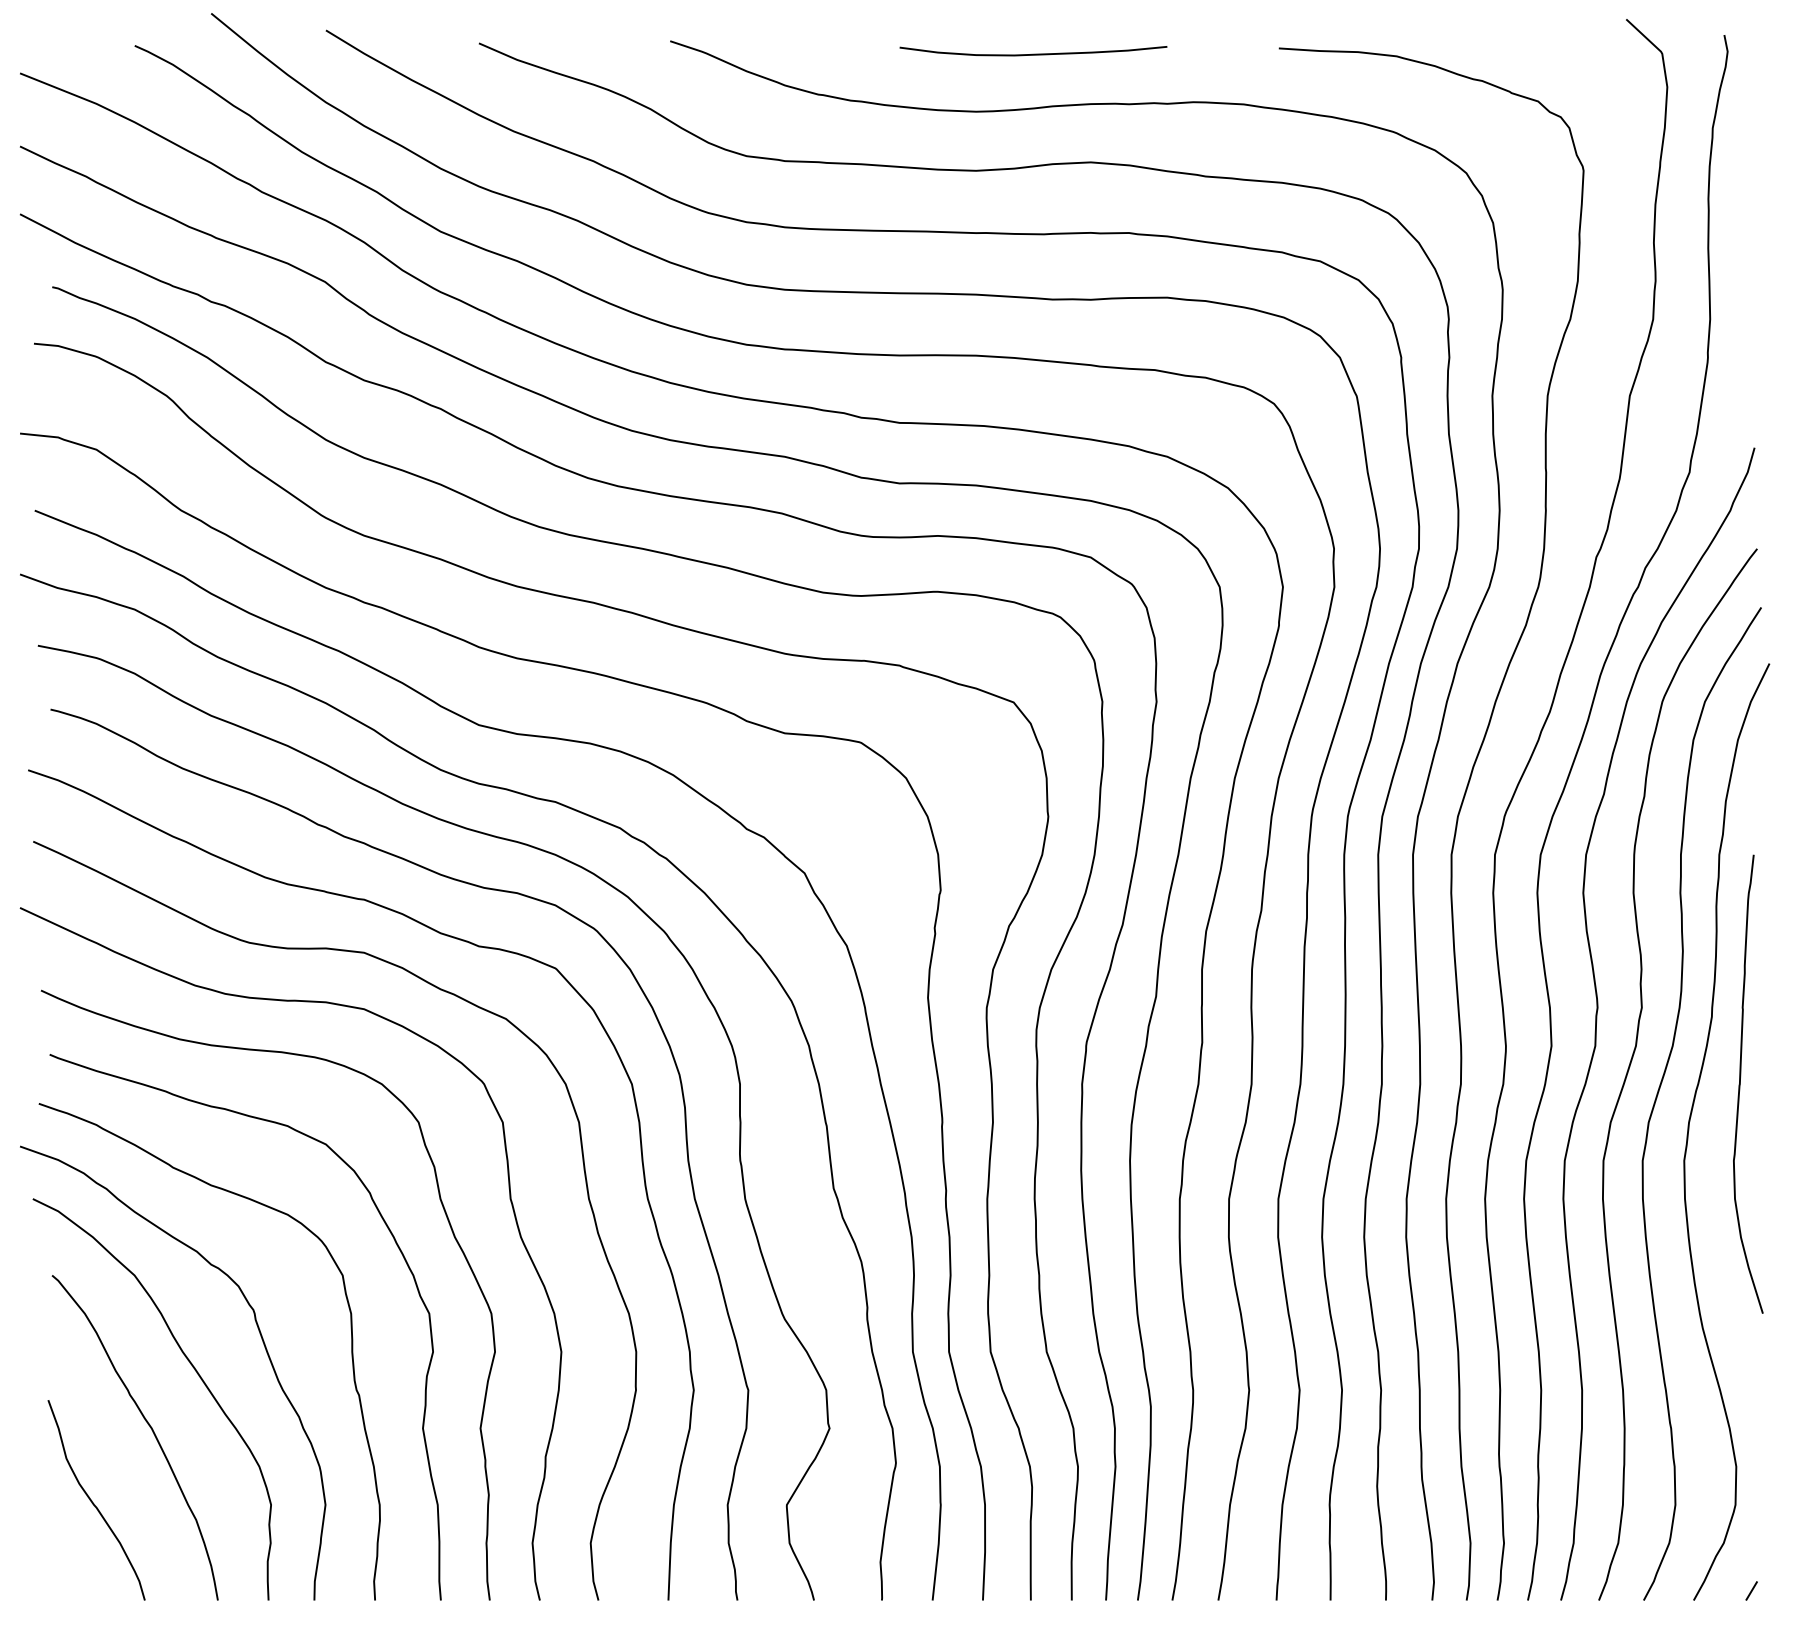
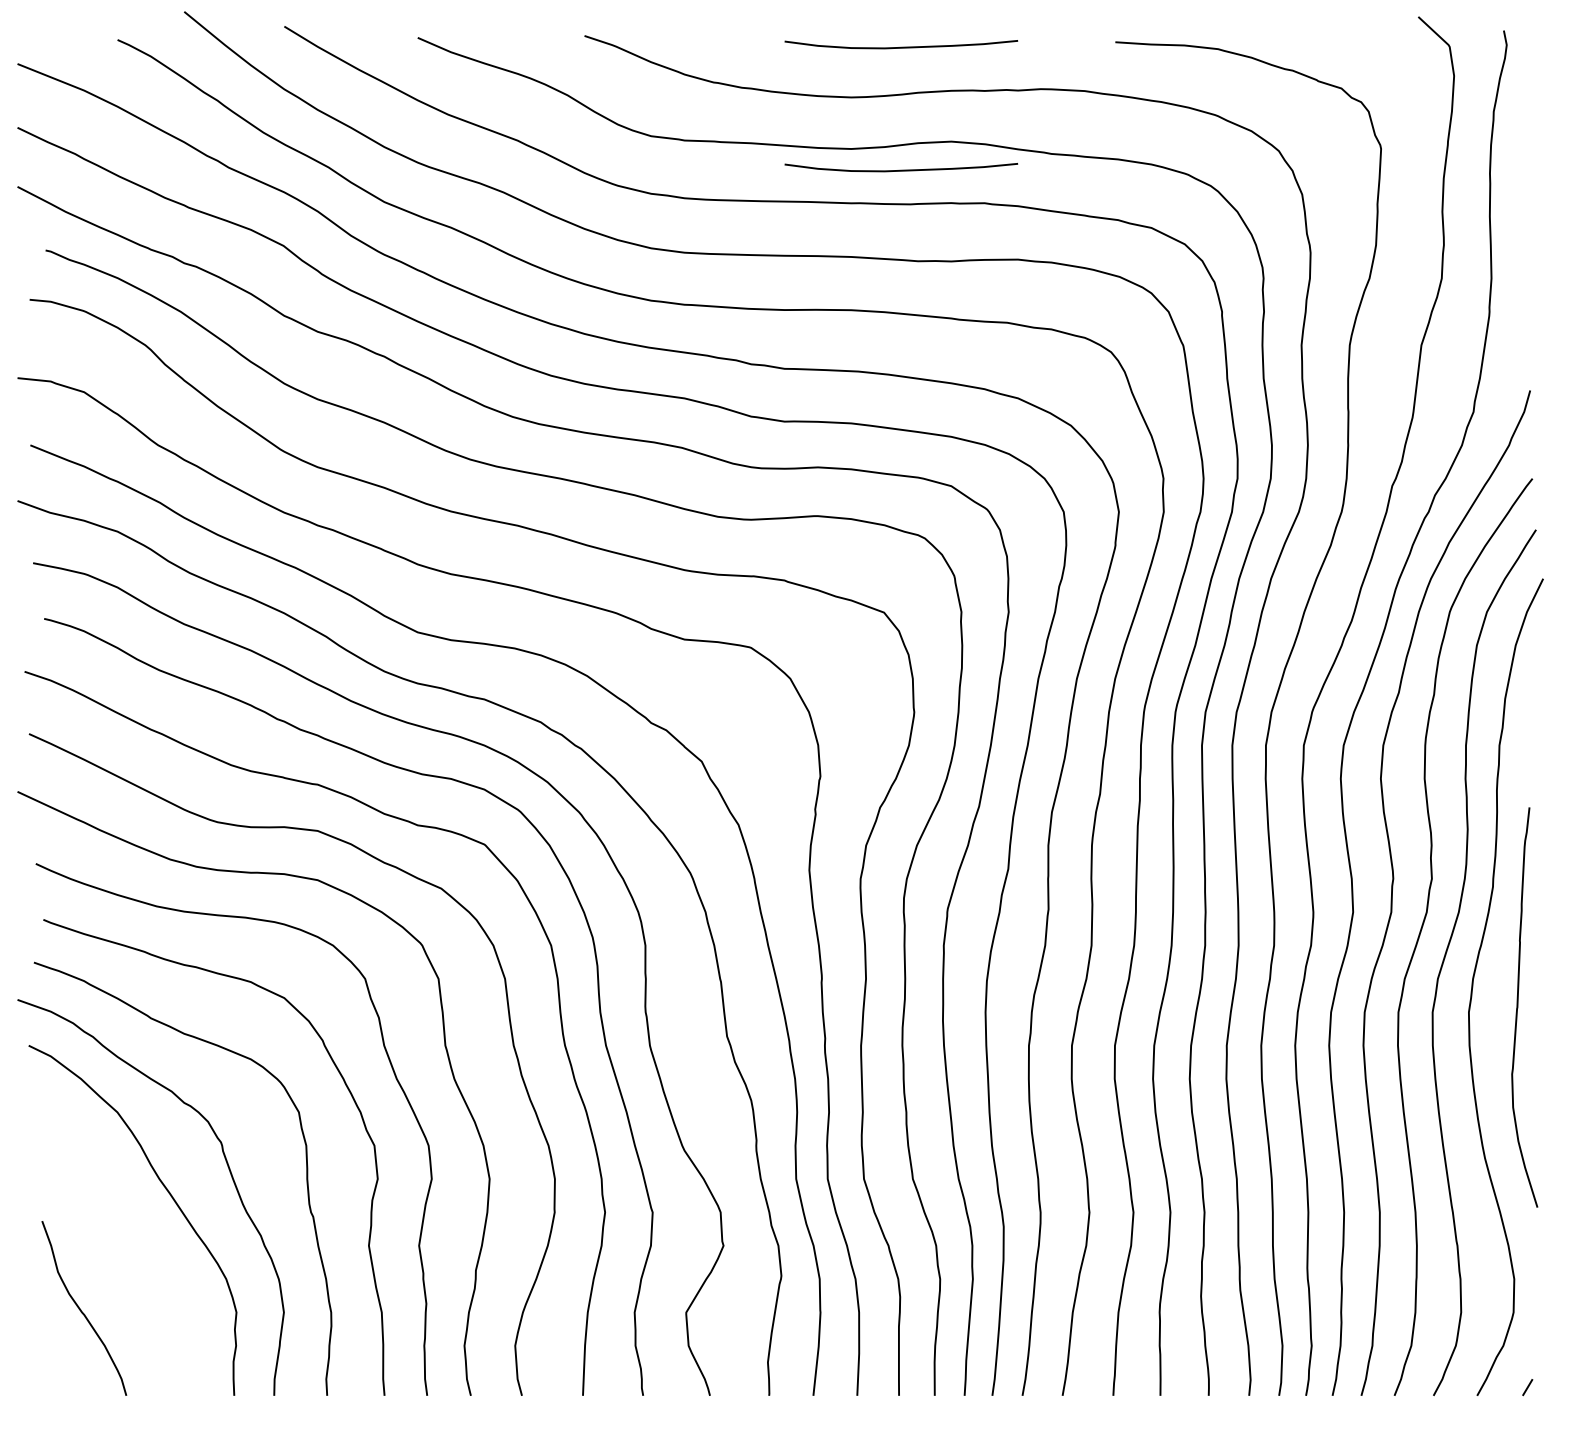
curve: (1033, 194) -> (901, 169), added
curve: (1740, 1083) -> (1517, 1006), moved
curve: (150, 1428) -> (131, 1245), removed

